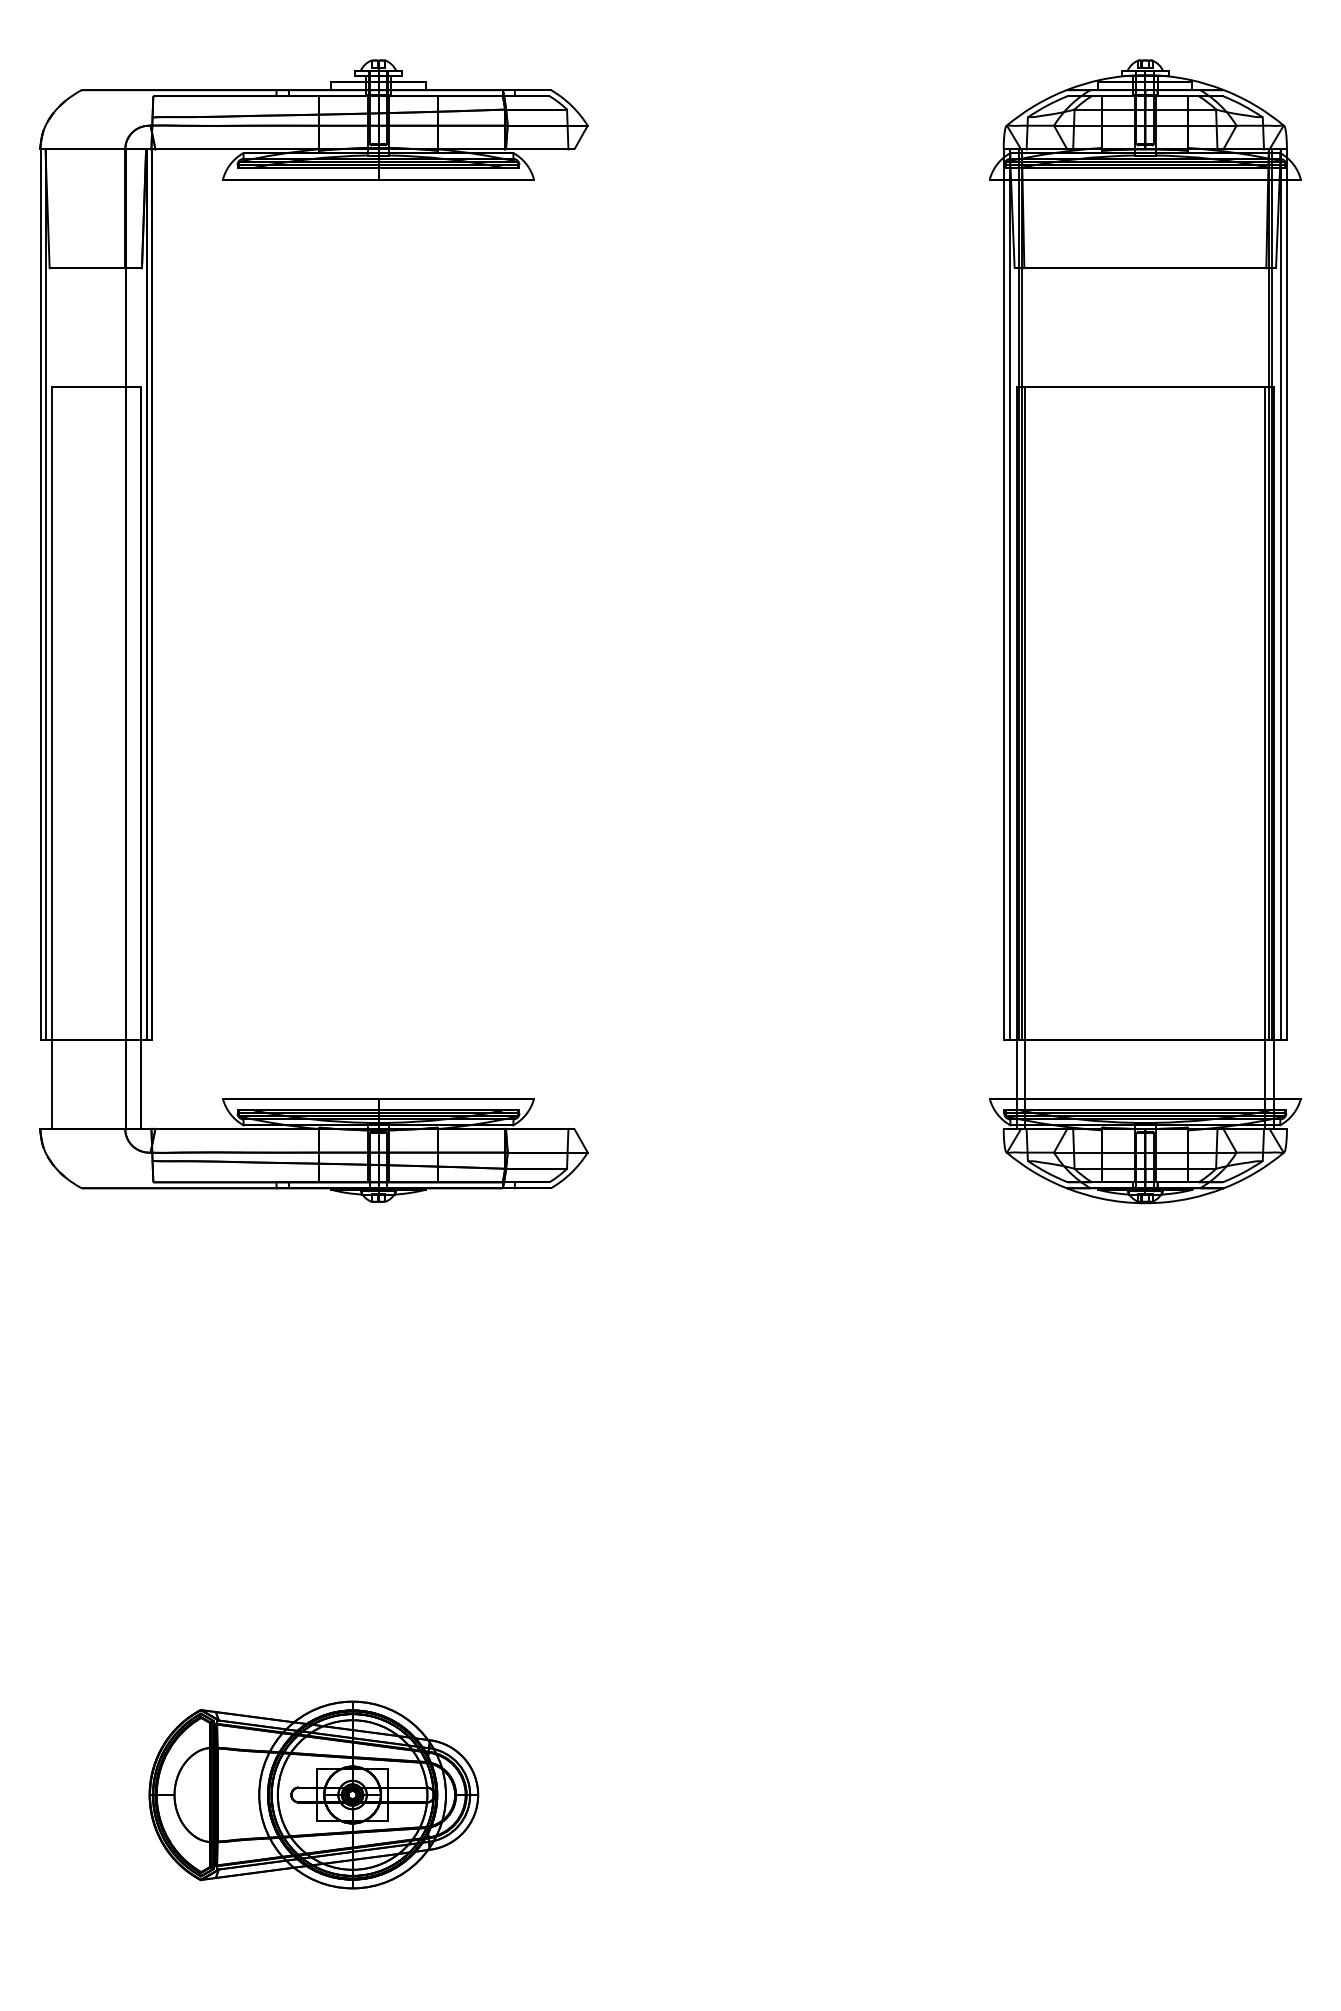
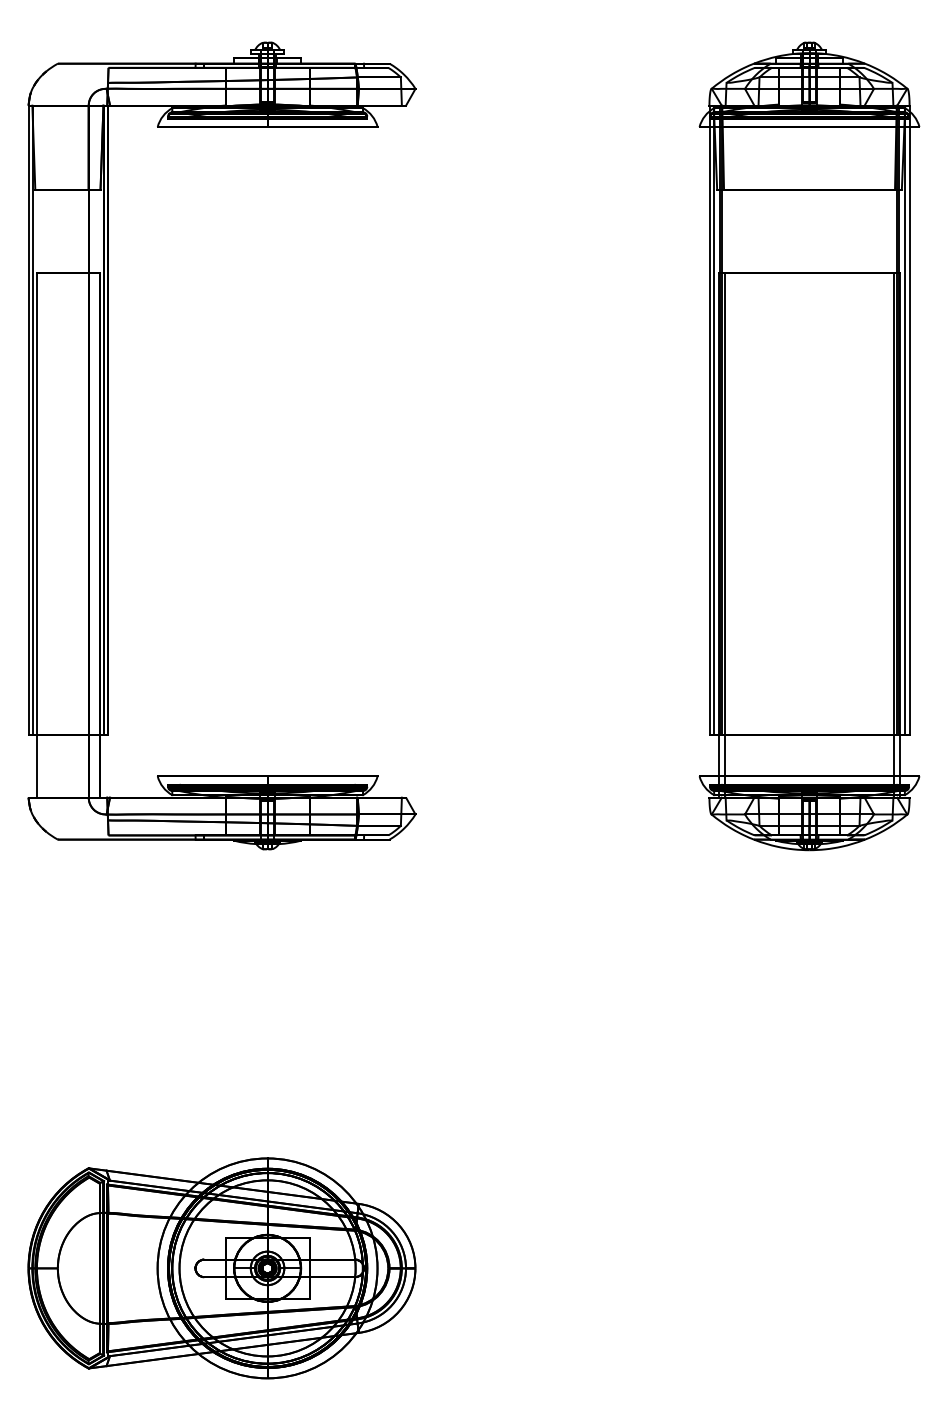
part: (313, 1794) -> (221, 1268), size x1.67

